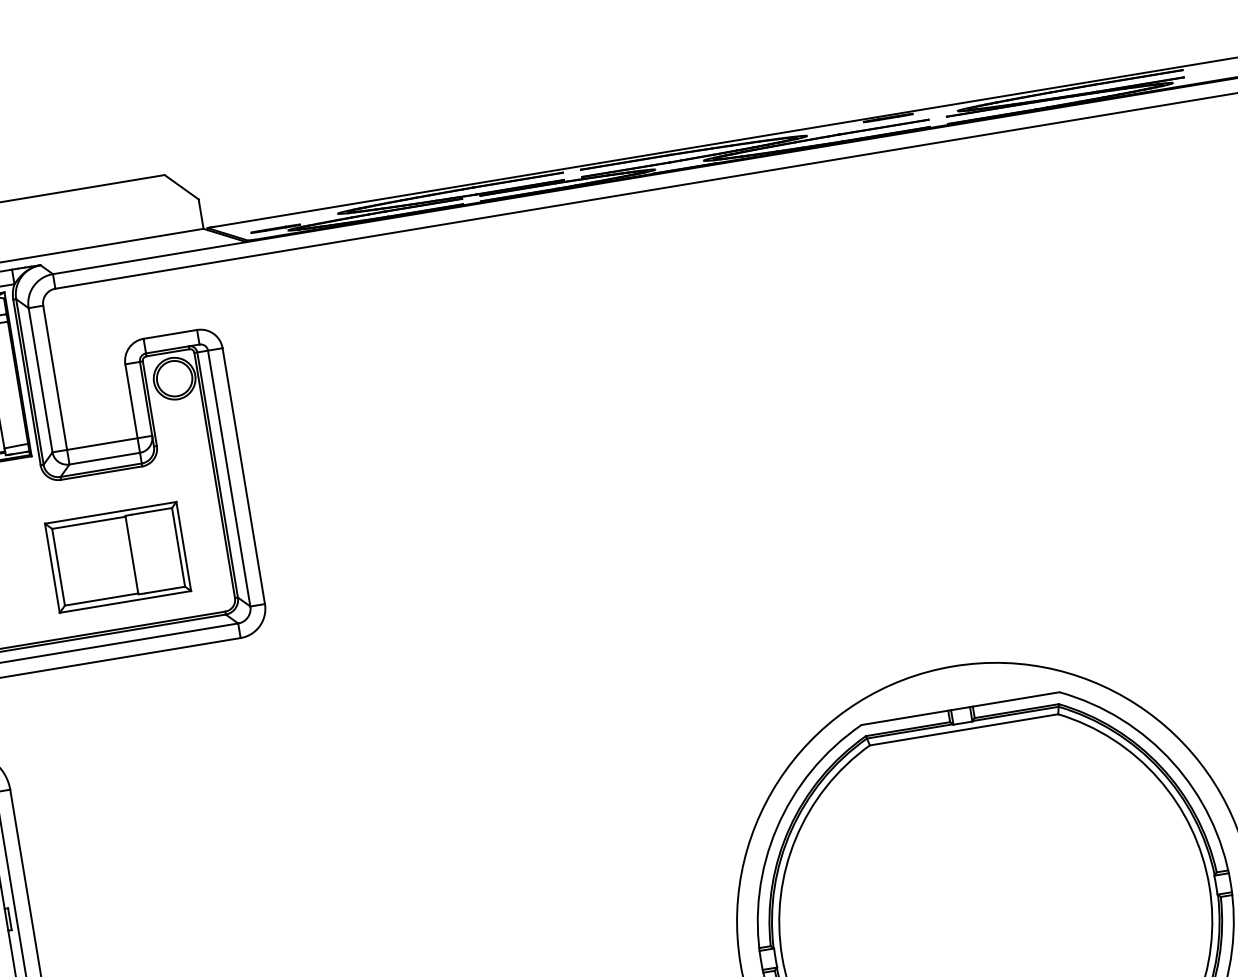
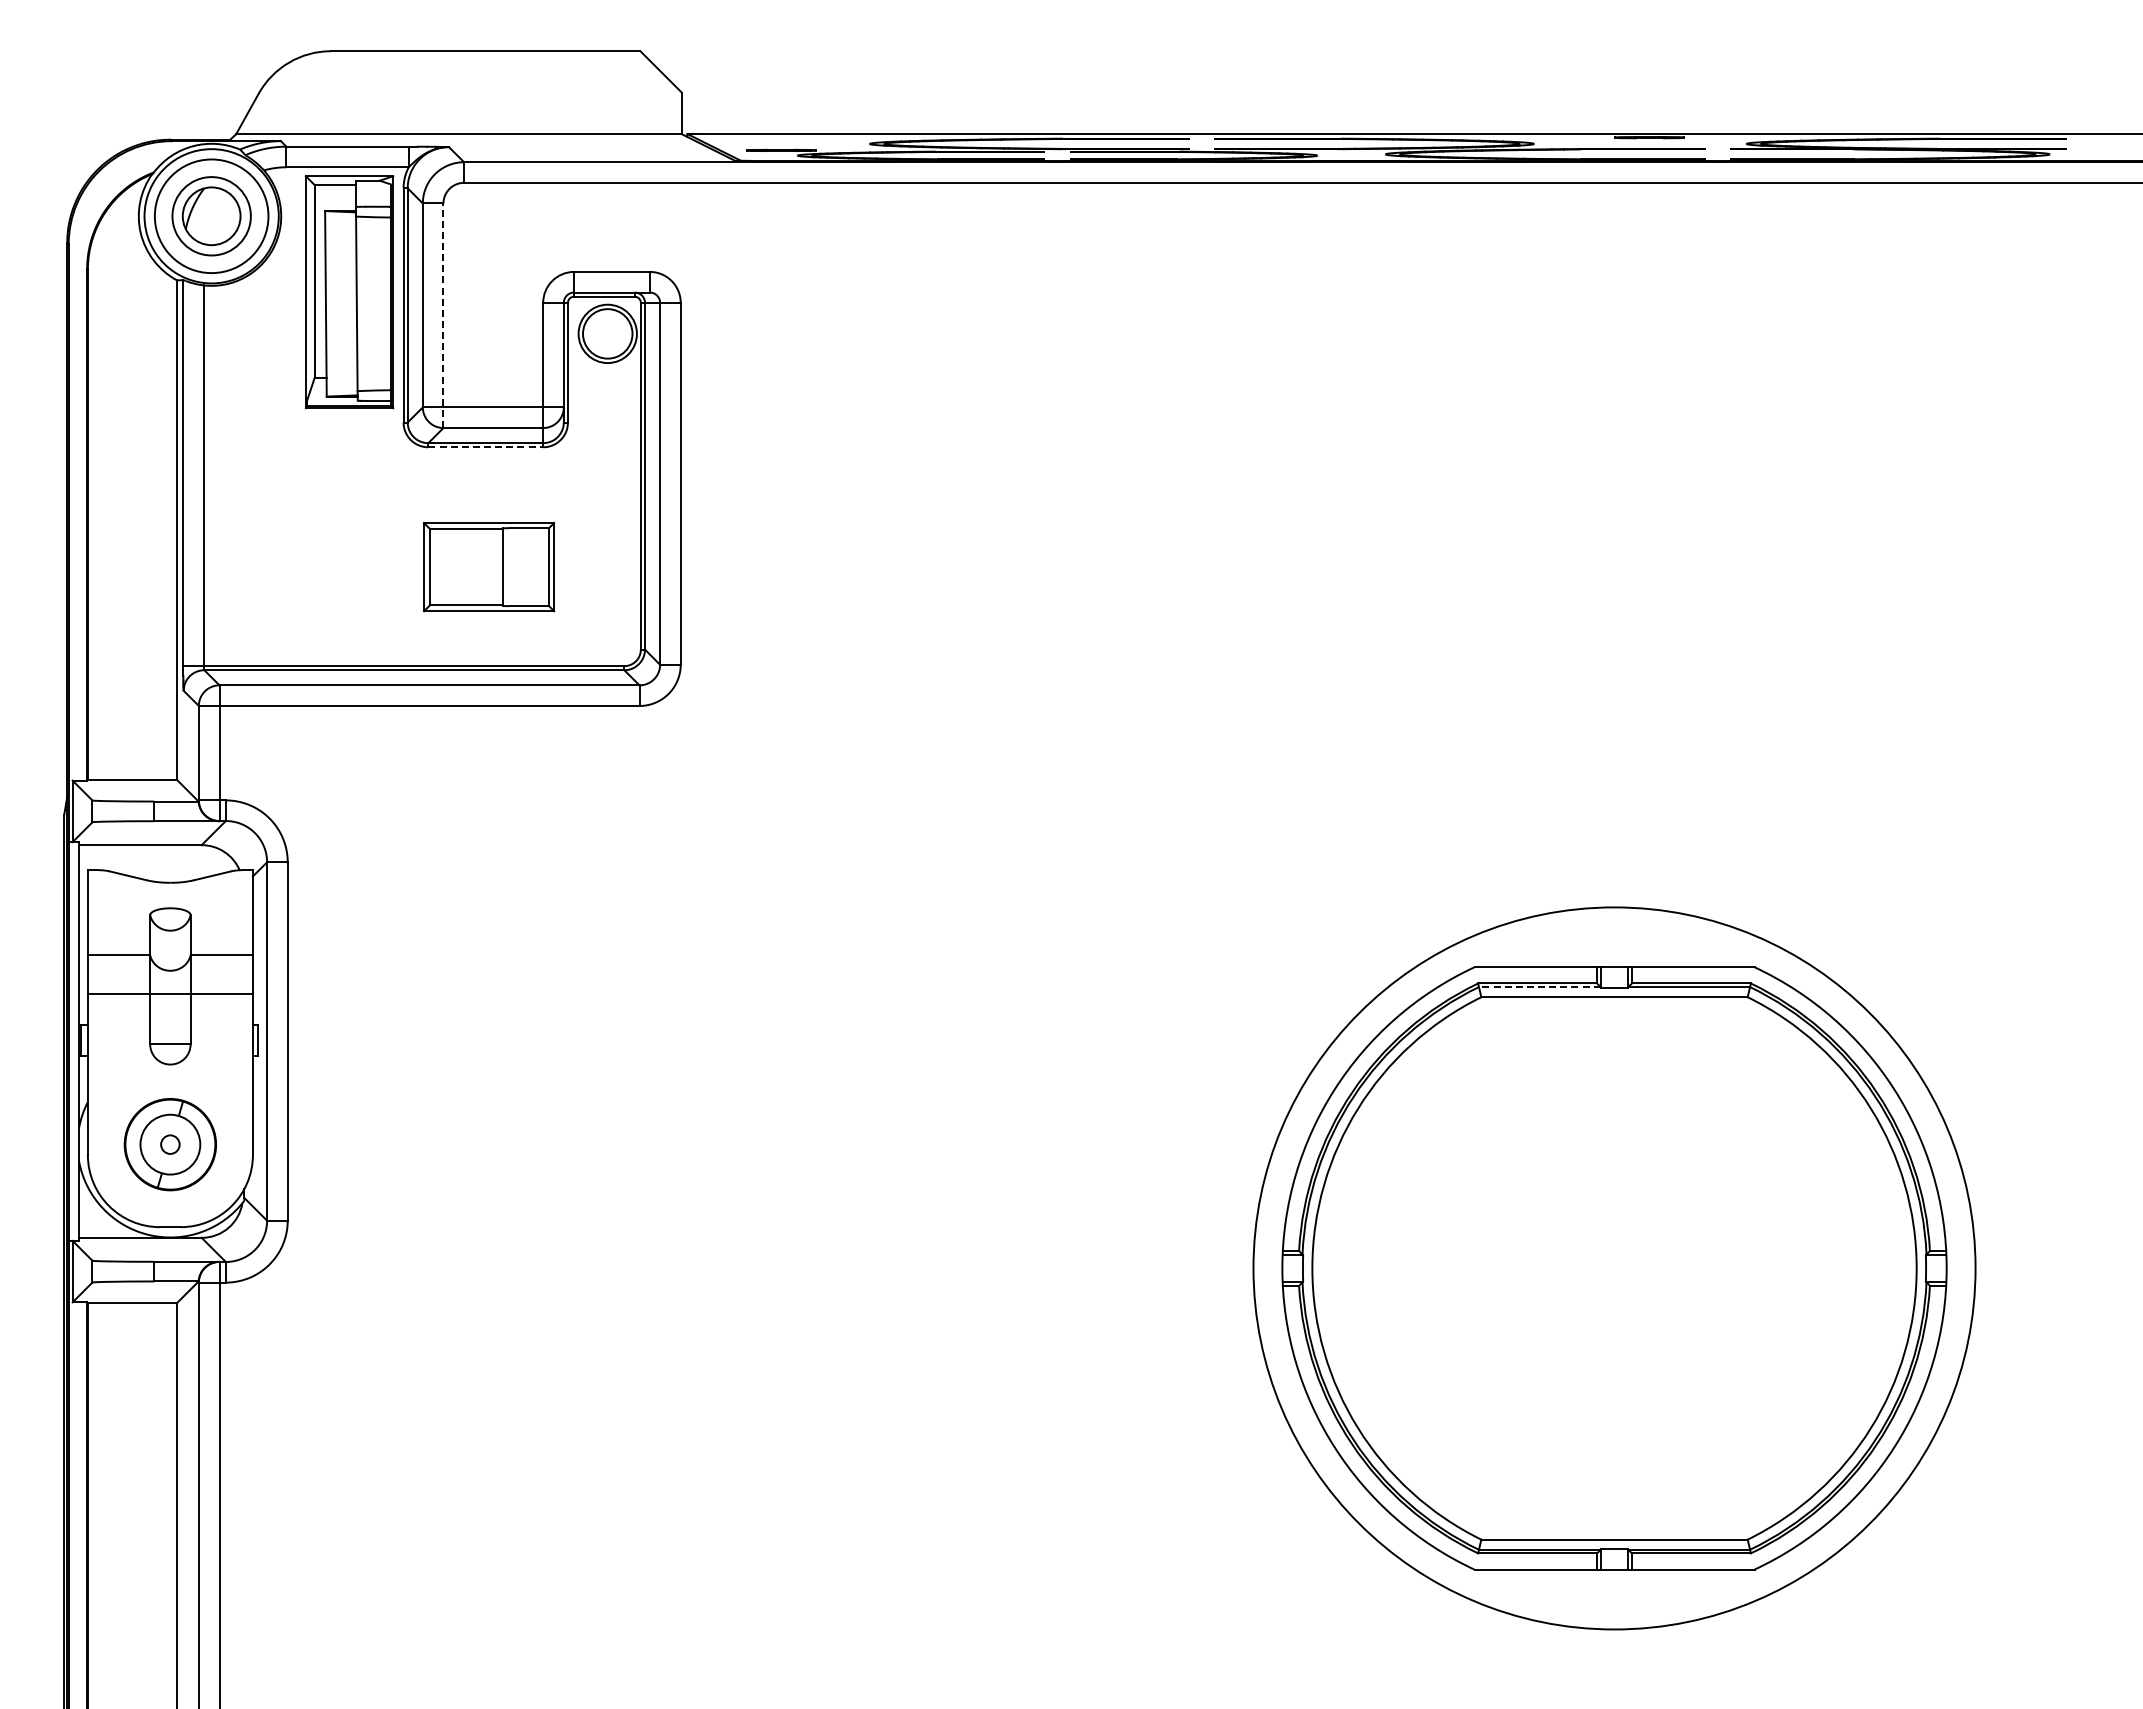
line: (56, 384) -> (443, 315), solid -> dashed
line: (102, 473) -> (486, 447), solid -> dashed
part: (117, 557) -> (488, 567), size x0.7
line: (909, 731) -> (1539, 987), solid -> dashed

